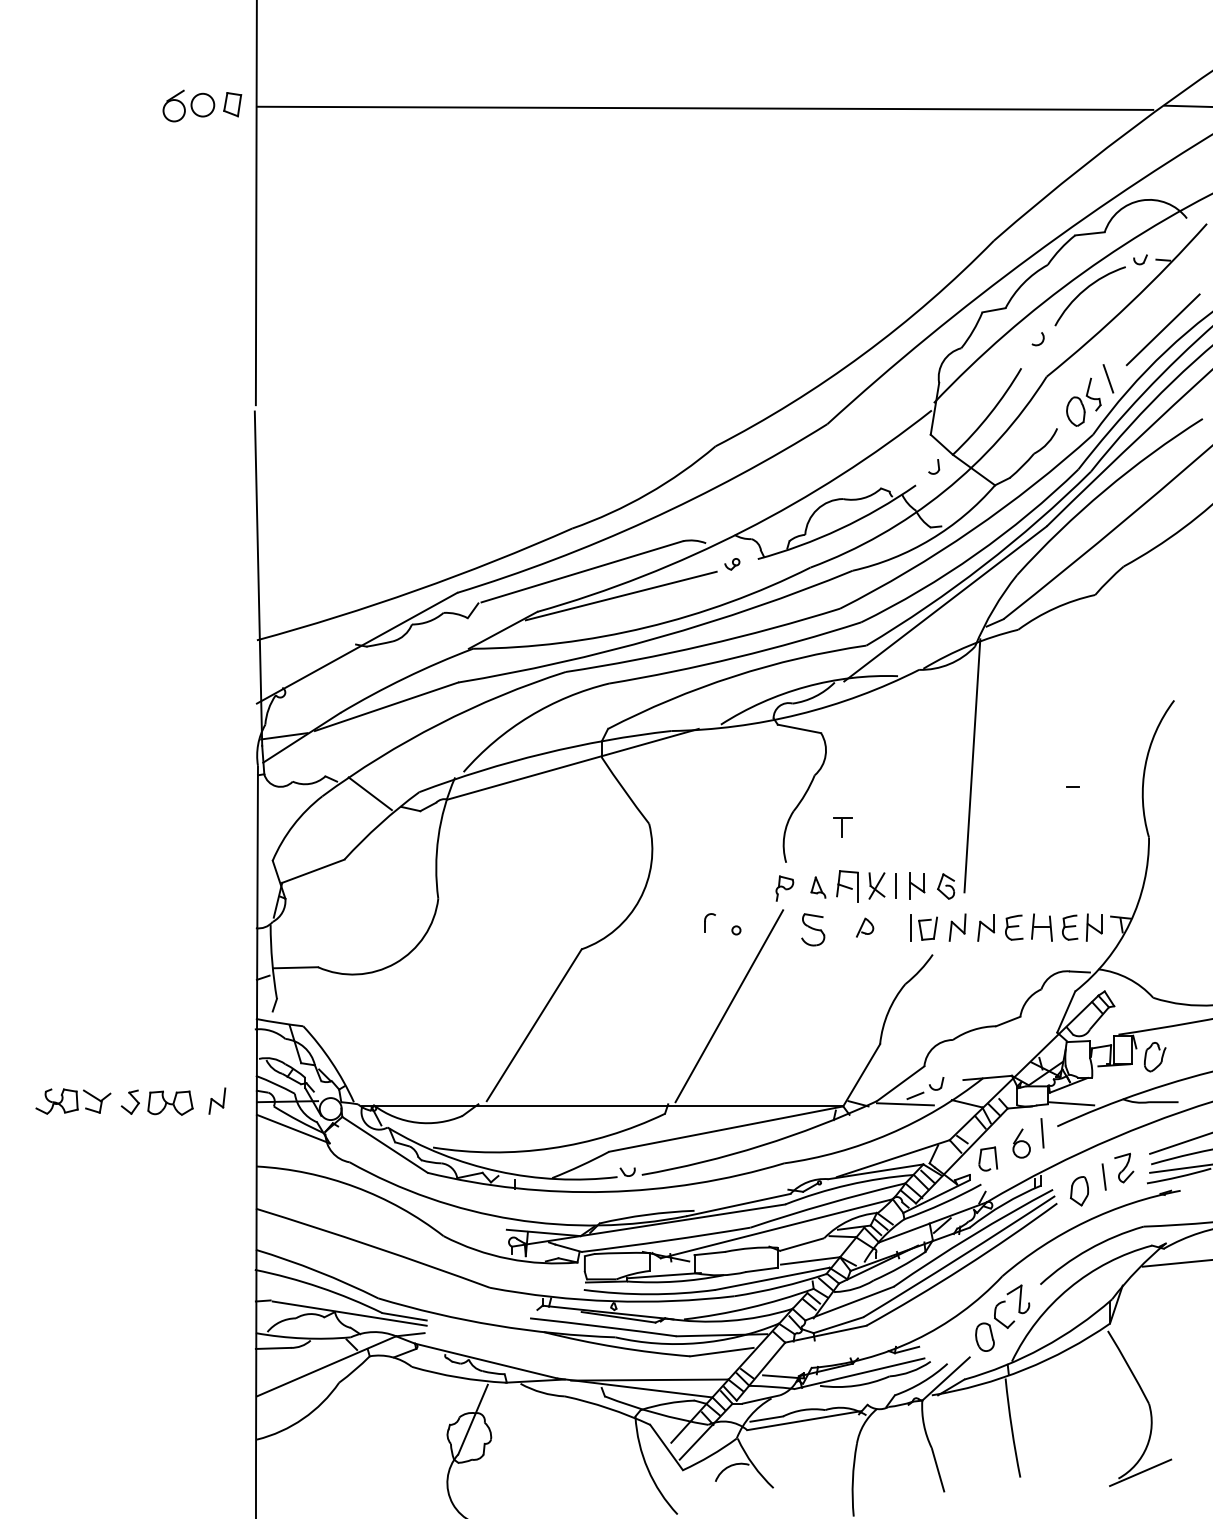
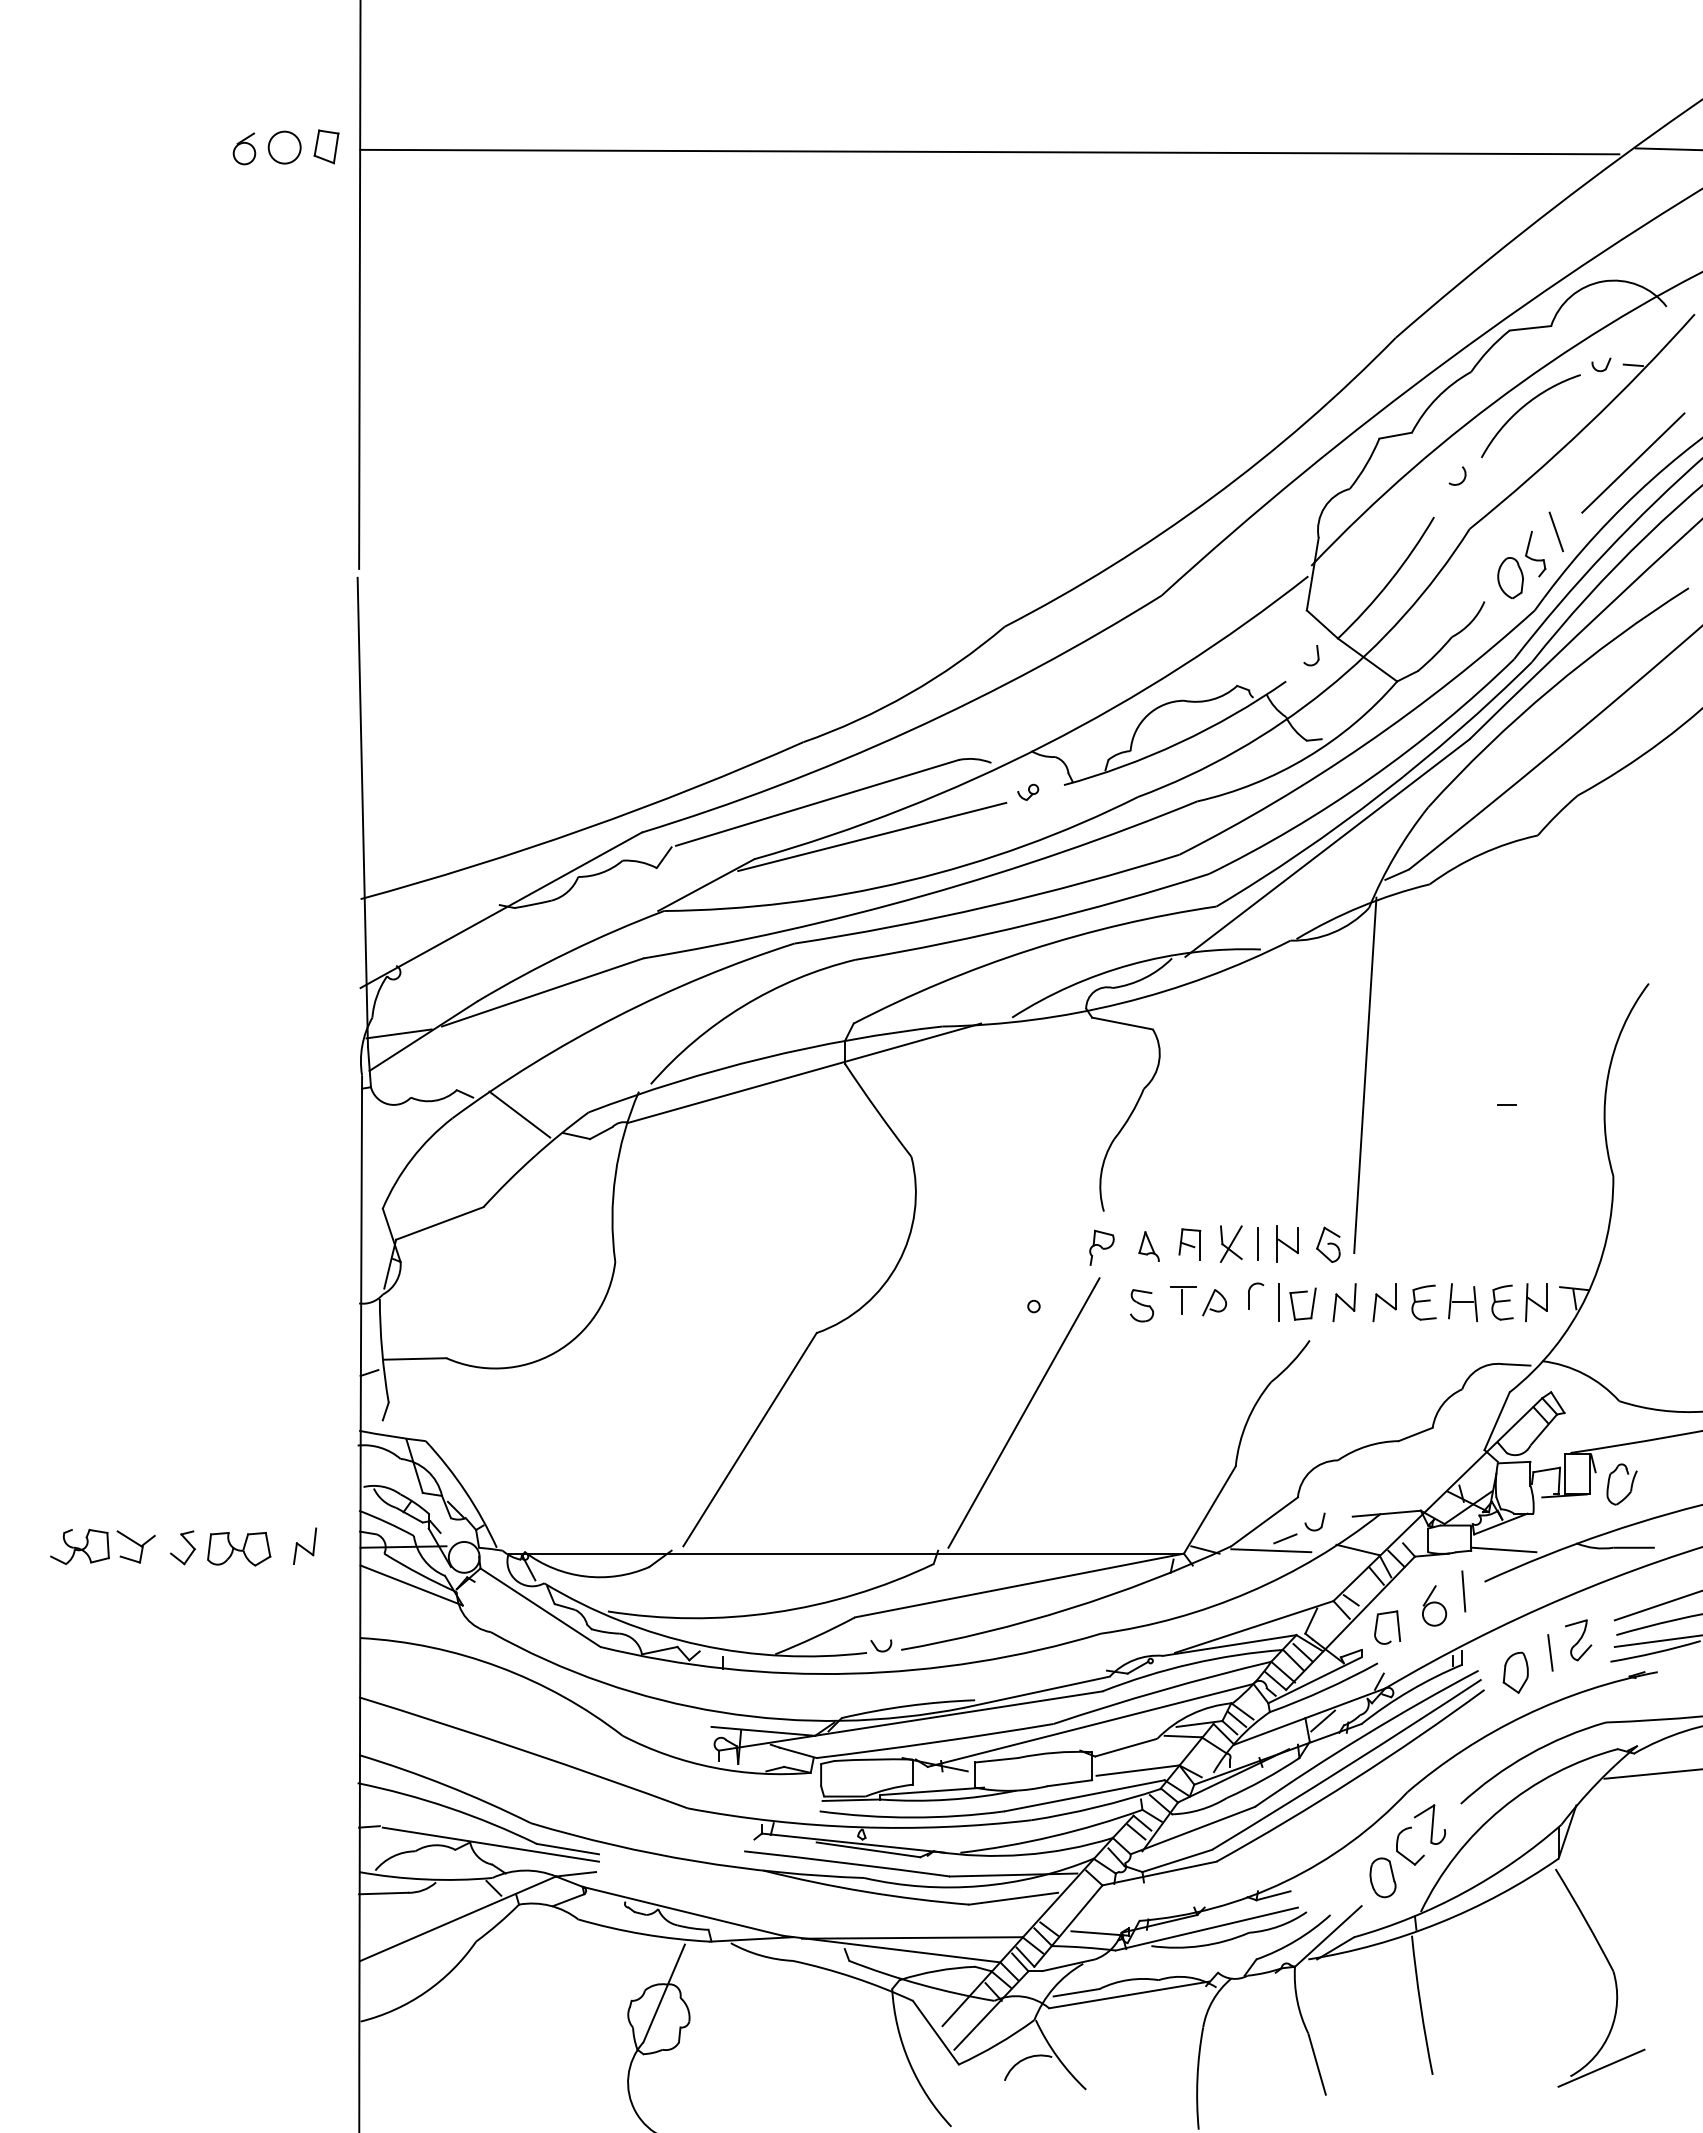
part: (174, 105) -> (244, 148), size x0.71
part: (842, 827) -> (1183, 1300), moved
part: (847, 886) -> (1189, 1244), size x0.71
part: (705, 922) -> (1249, 1295), moved
part: (813, 929) -> (1142, 1305), size x0.71

